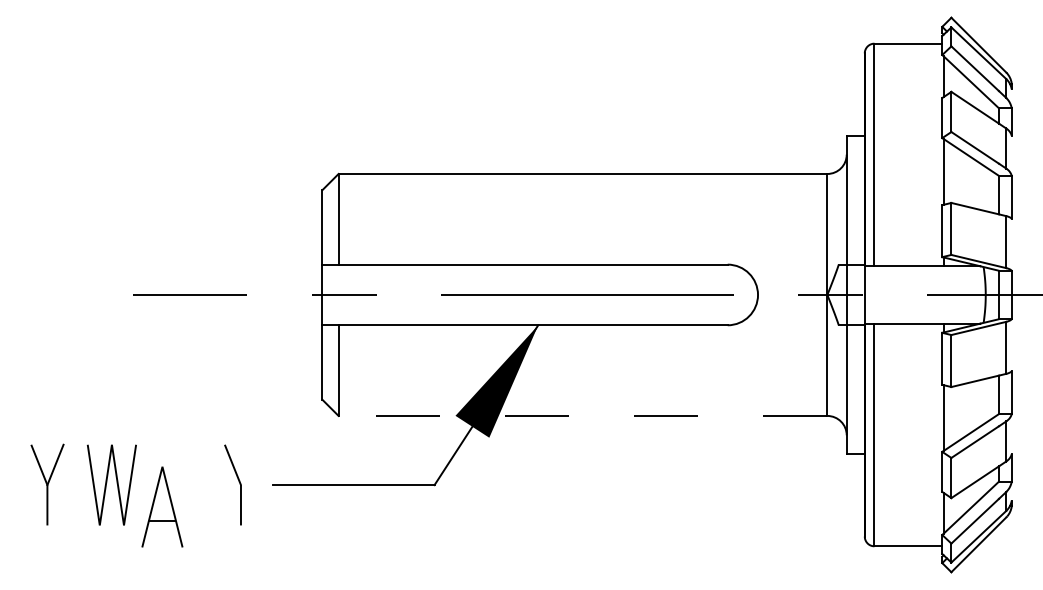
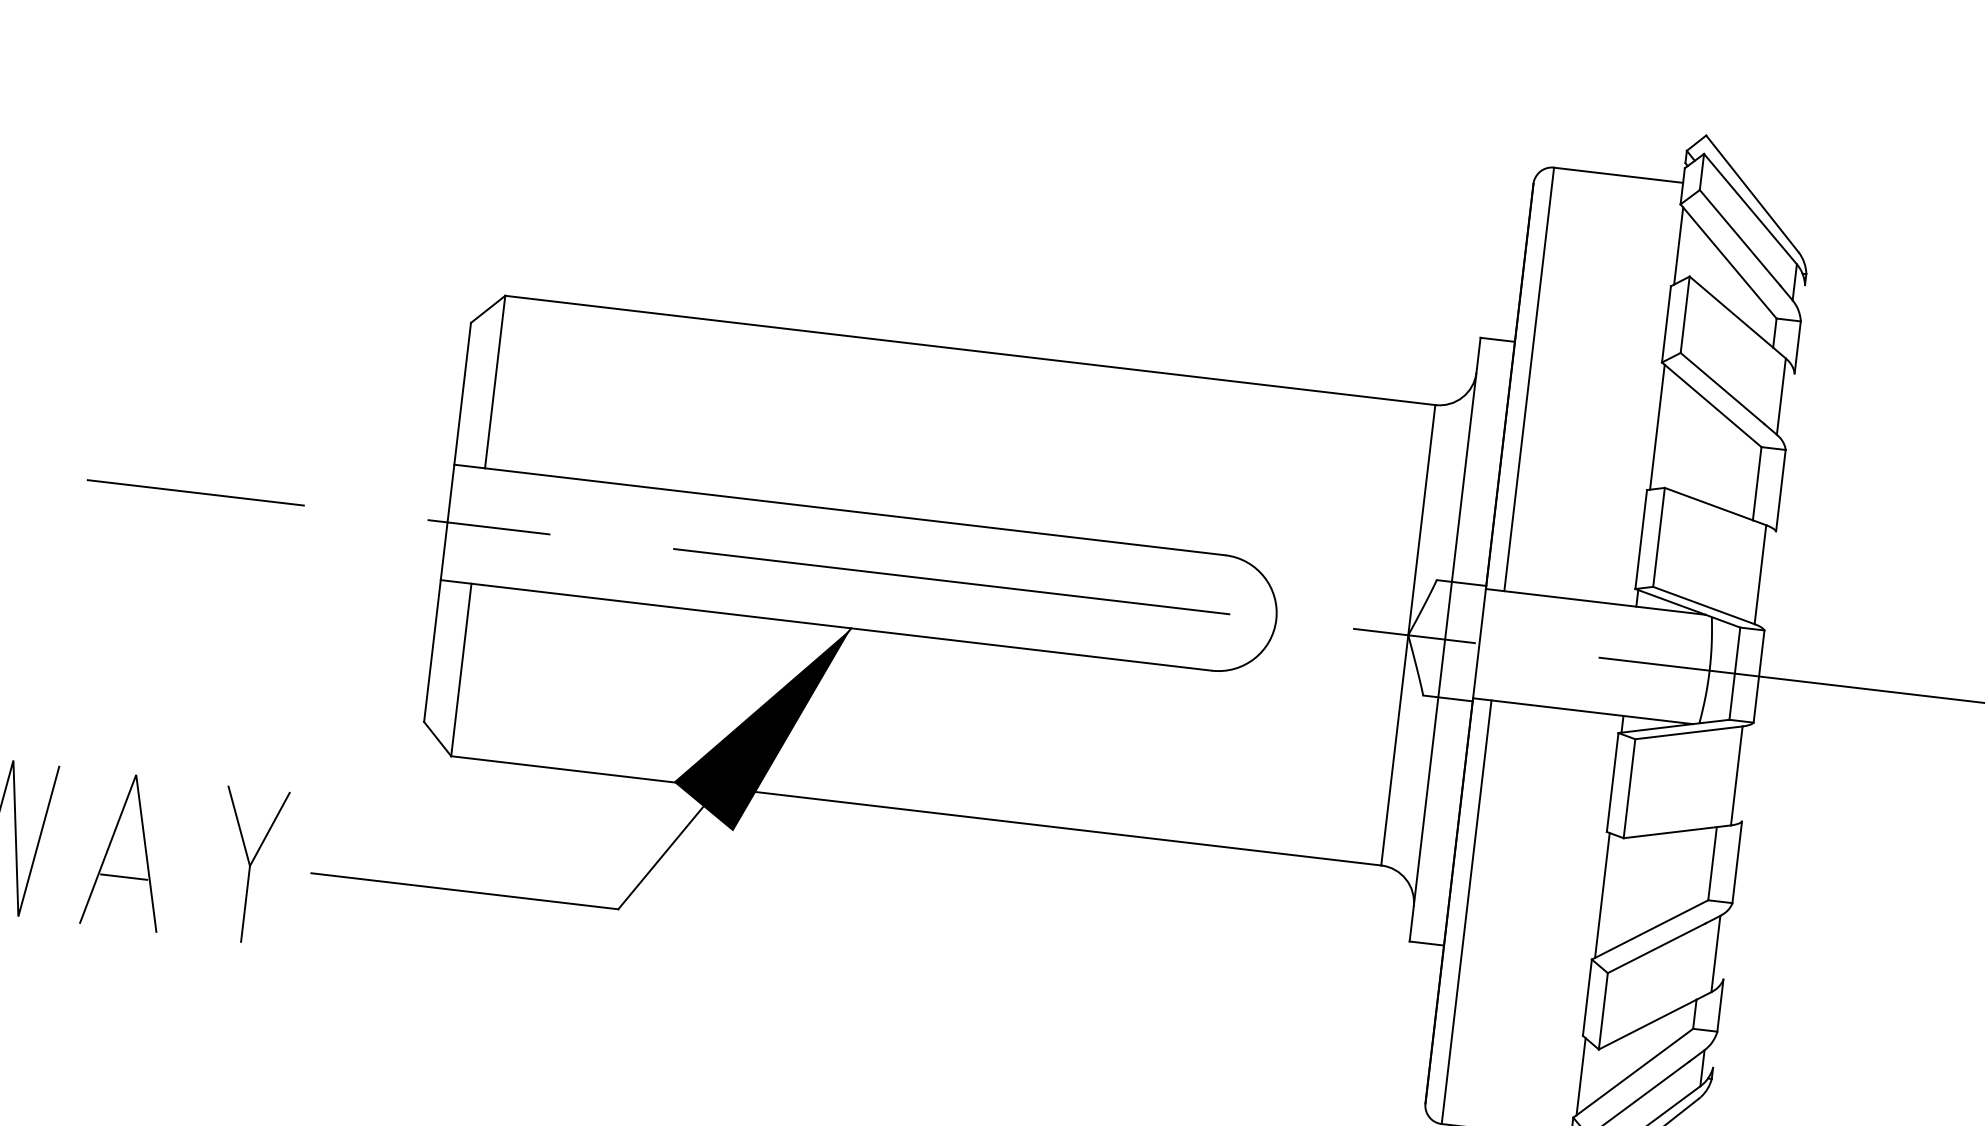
line: (582, 415) -> (915, 809), dashed -> solid
line: (248, 464) -> (268, 828), added
part: (162, 506) -> (127, 850), moved

